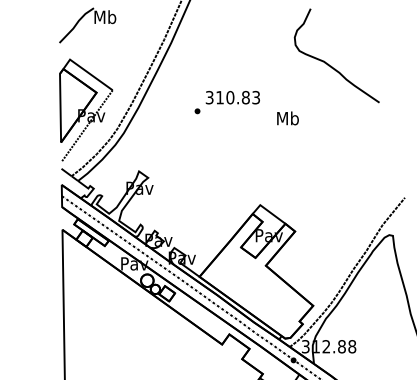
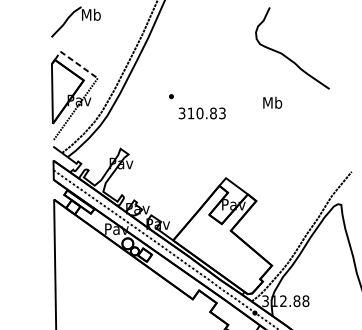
line: (86, 71) -> (74, 62), solid -> dashed
text: (232, 97) -> (201, 113), moved
text: (287, 118) -> (272, 102), moved

